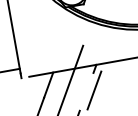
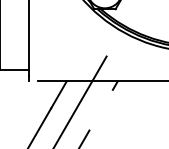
line: (94, 89) -> (110, 109), removed

